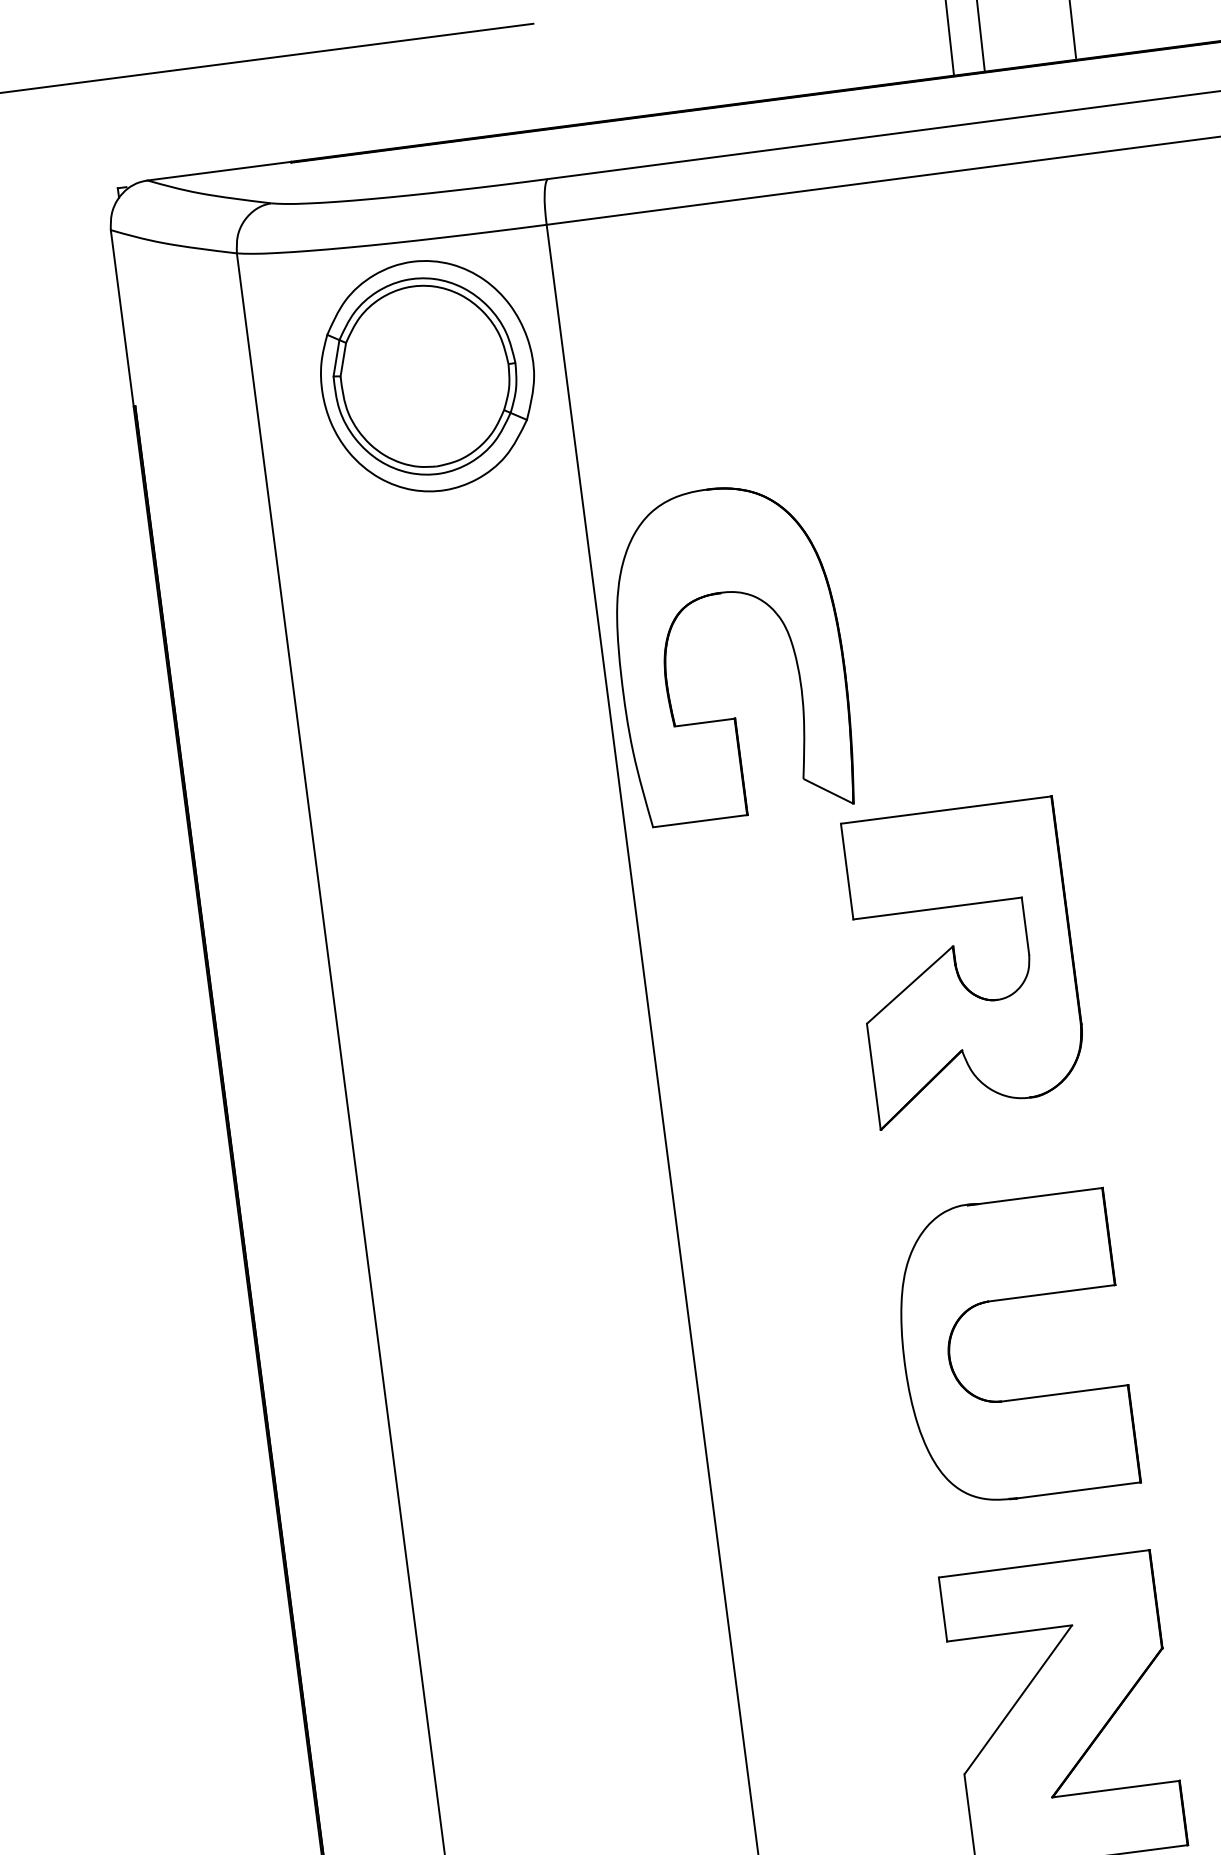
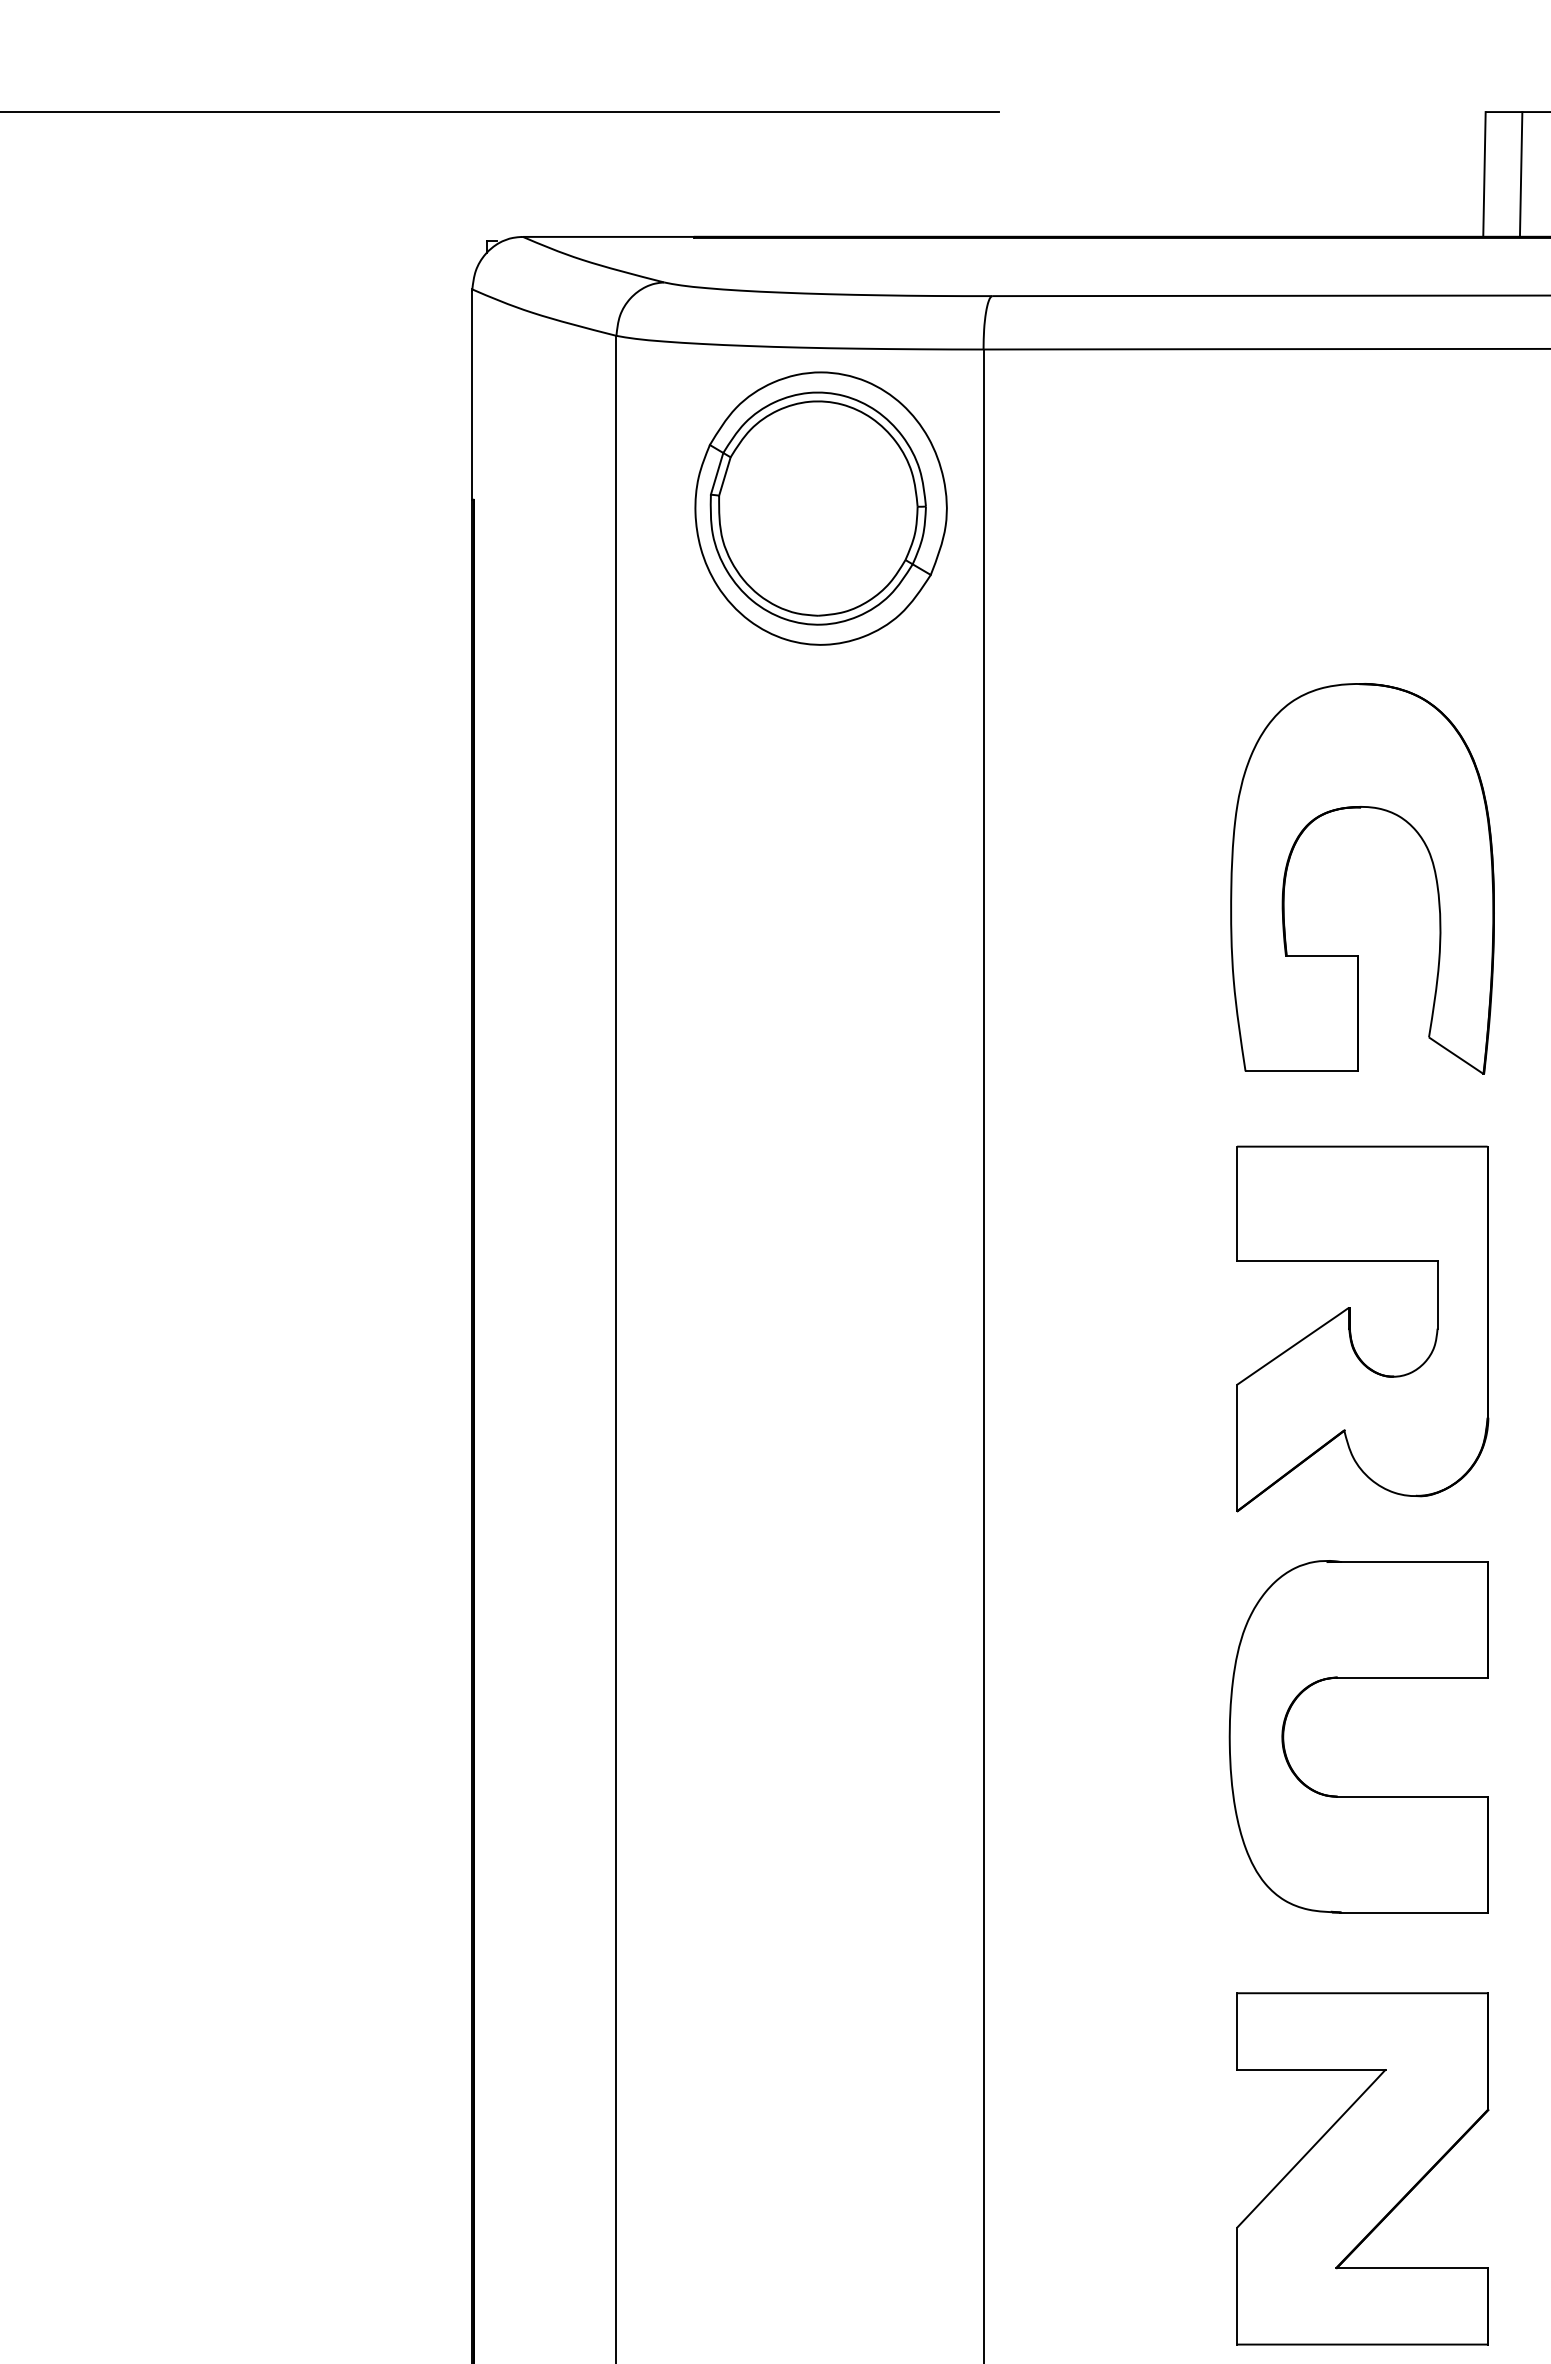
part: (720, 594) -> (1360, 808), moved
part: (957, 967) -> (1351, 1332), moved

